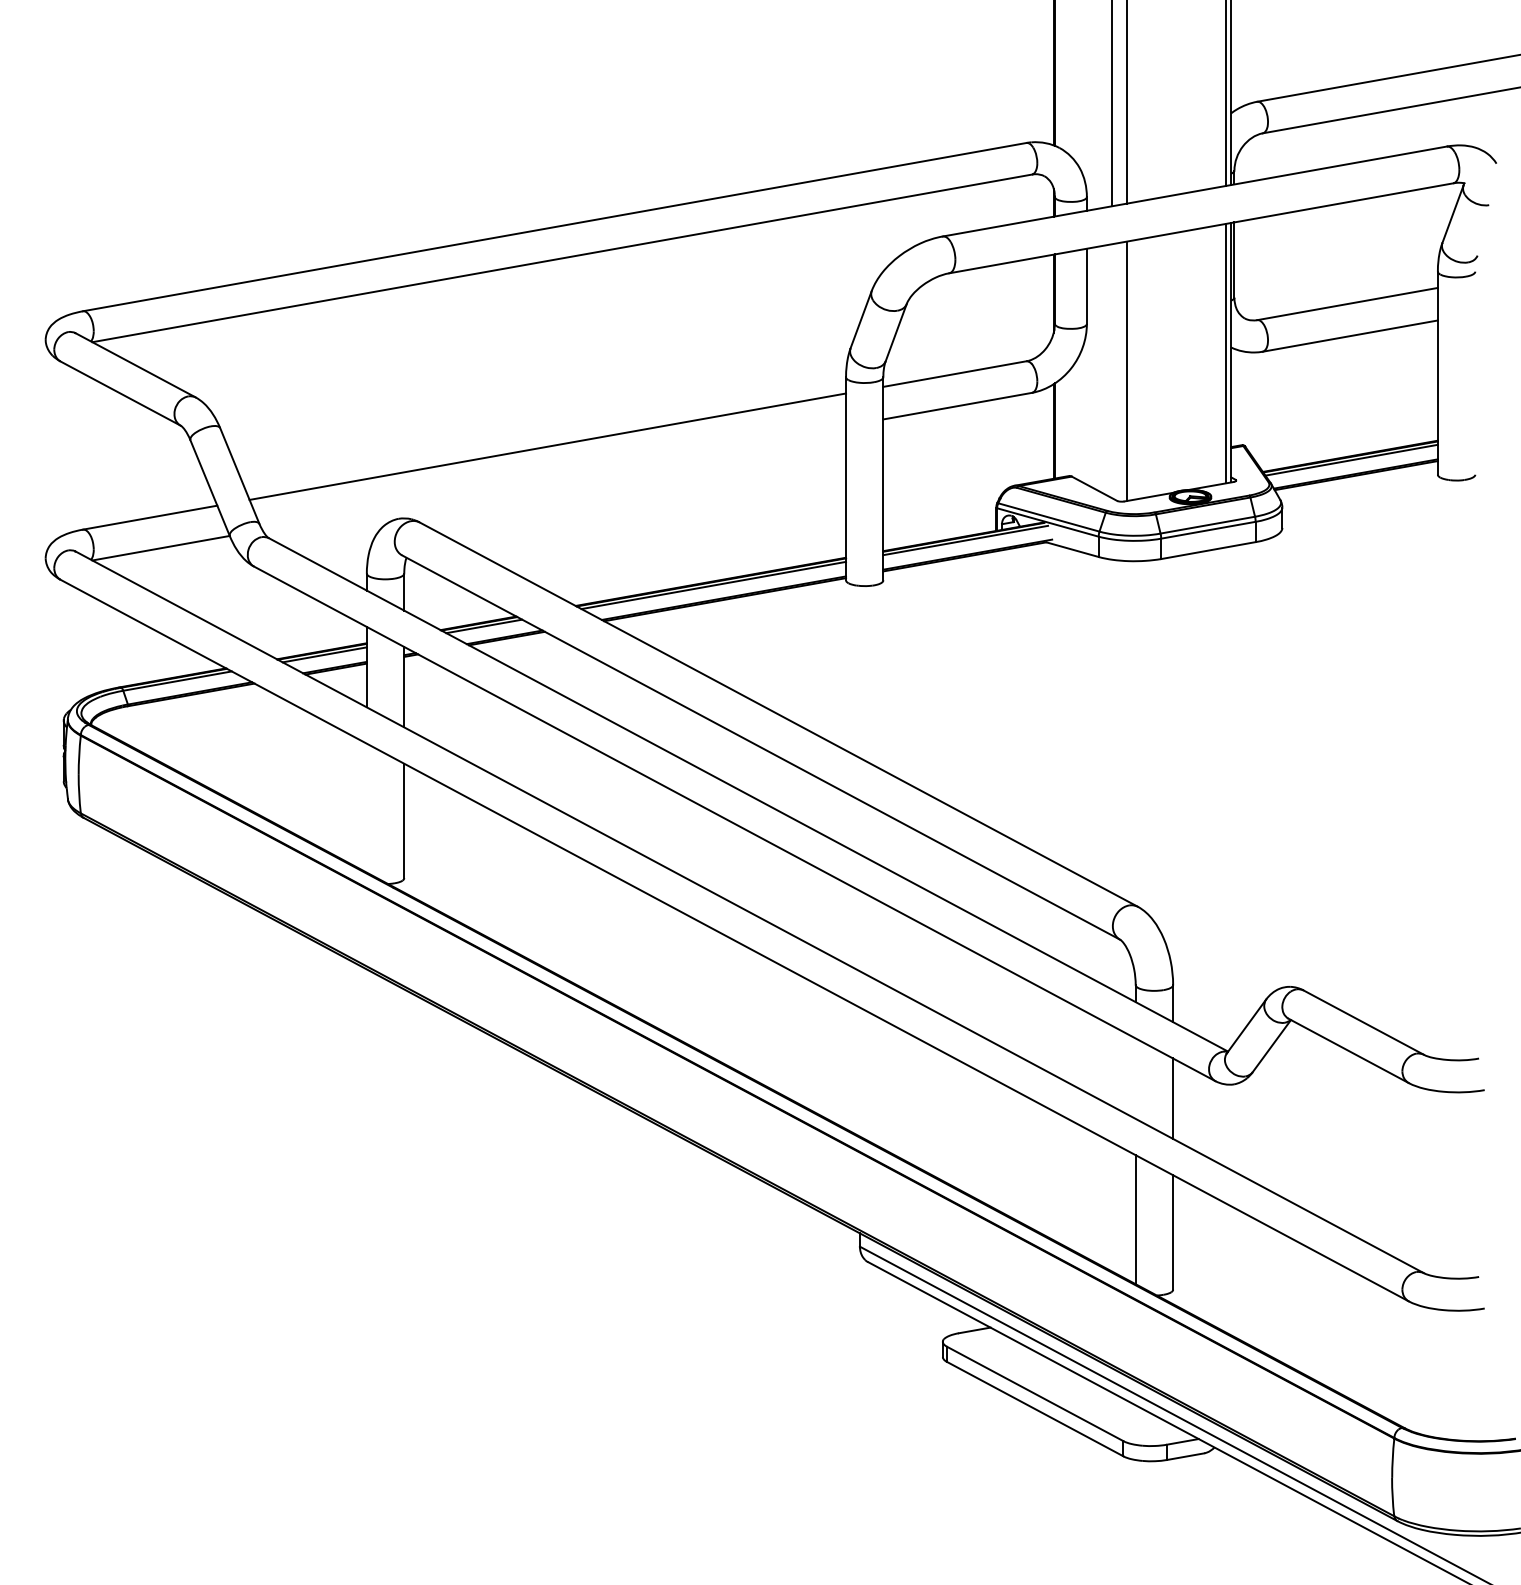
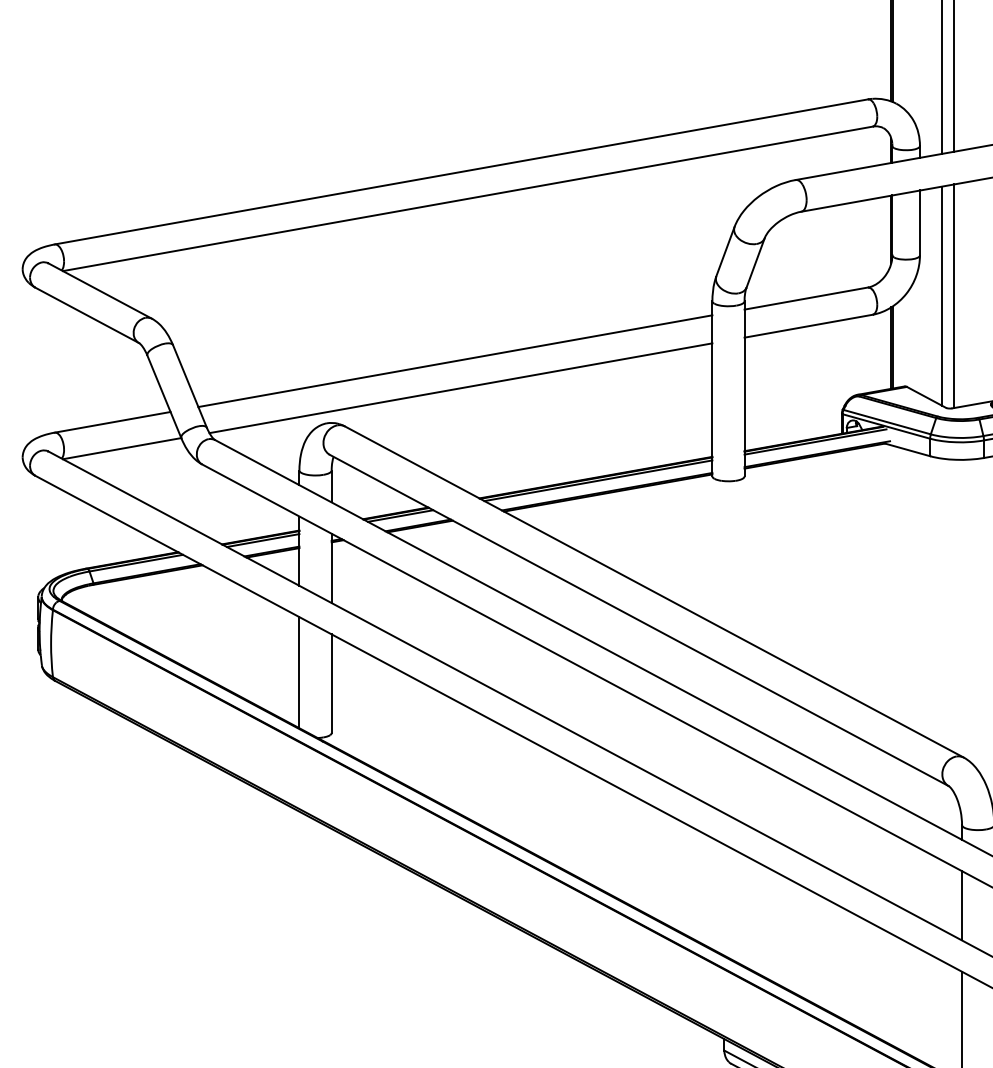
line: (1112, 371) -> (942, 296), added
line: (554, 478) -> (461, 388), added
line: (366, 807) -> (299, 672), added
line: (1135, 1078) -> (961, 905), added

